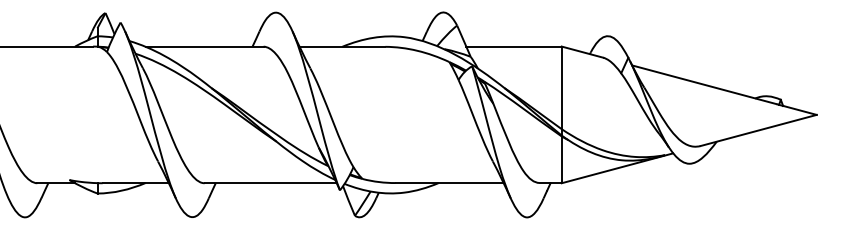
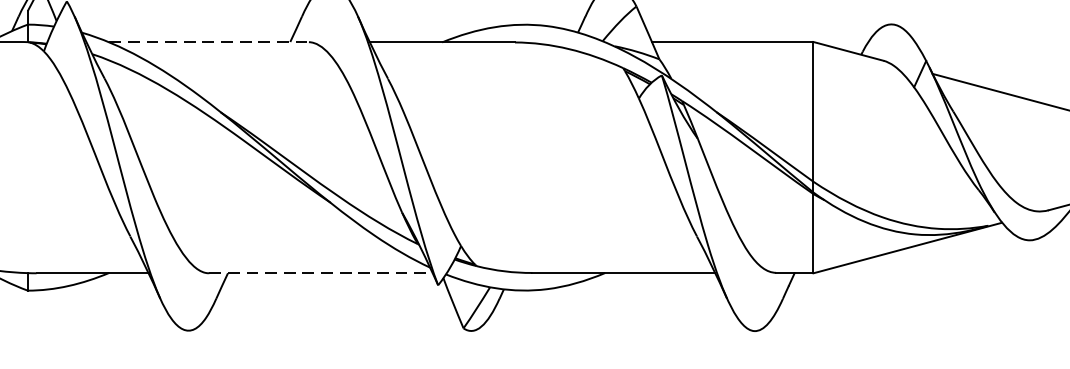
line: (204, 46) -> (208, 41), solid -> dashed
line: (270, 183) -> (320, 273), solid -> dashed

